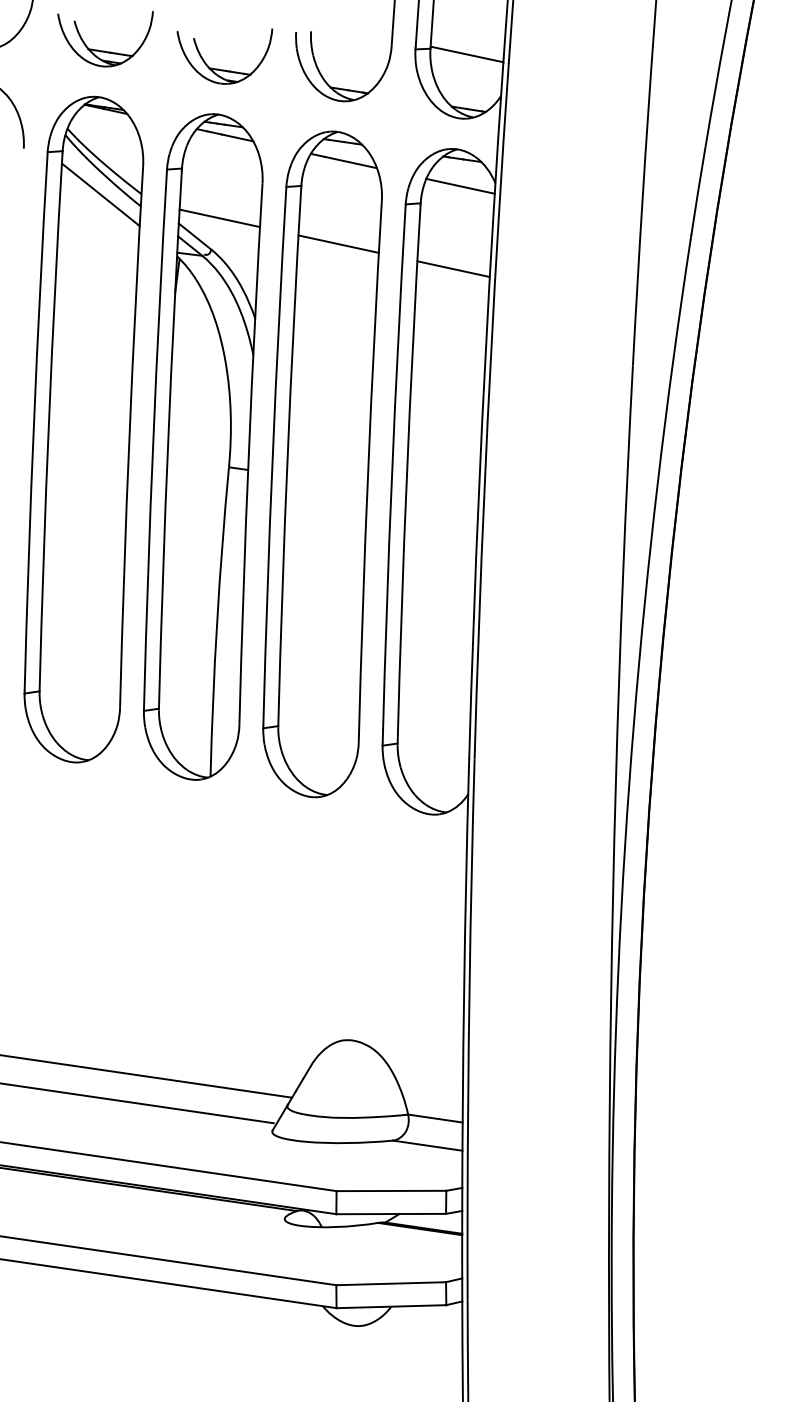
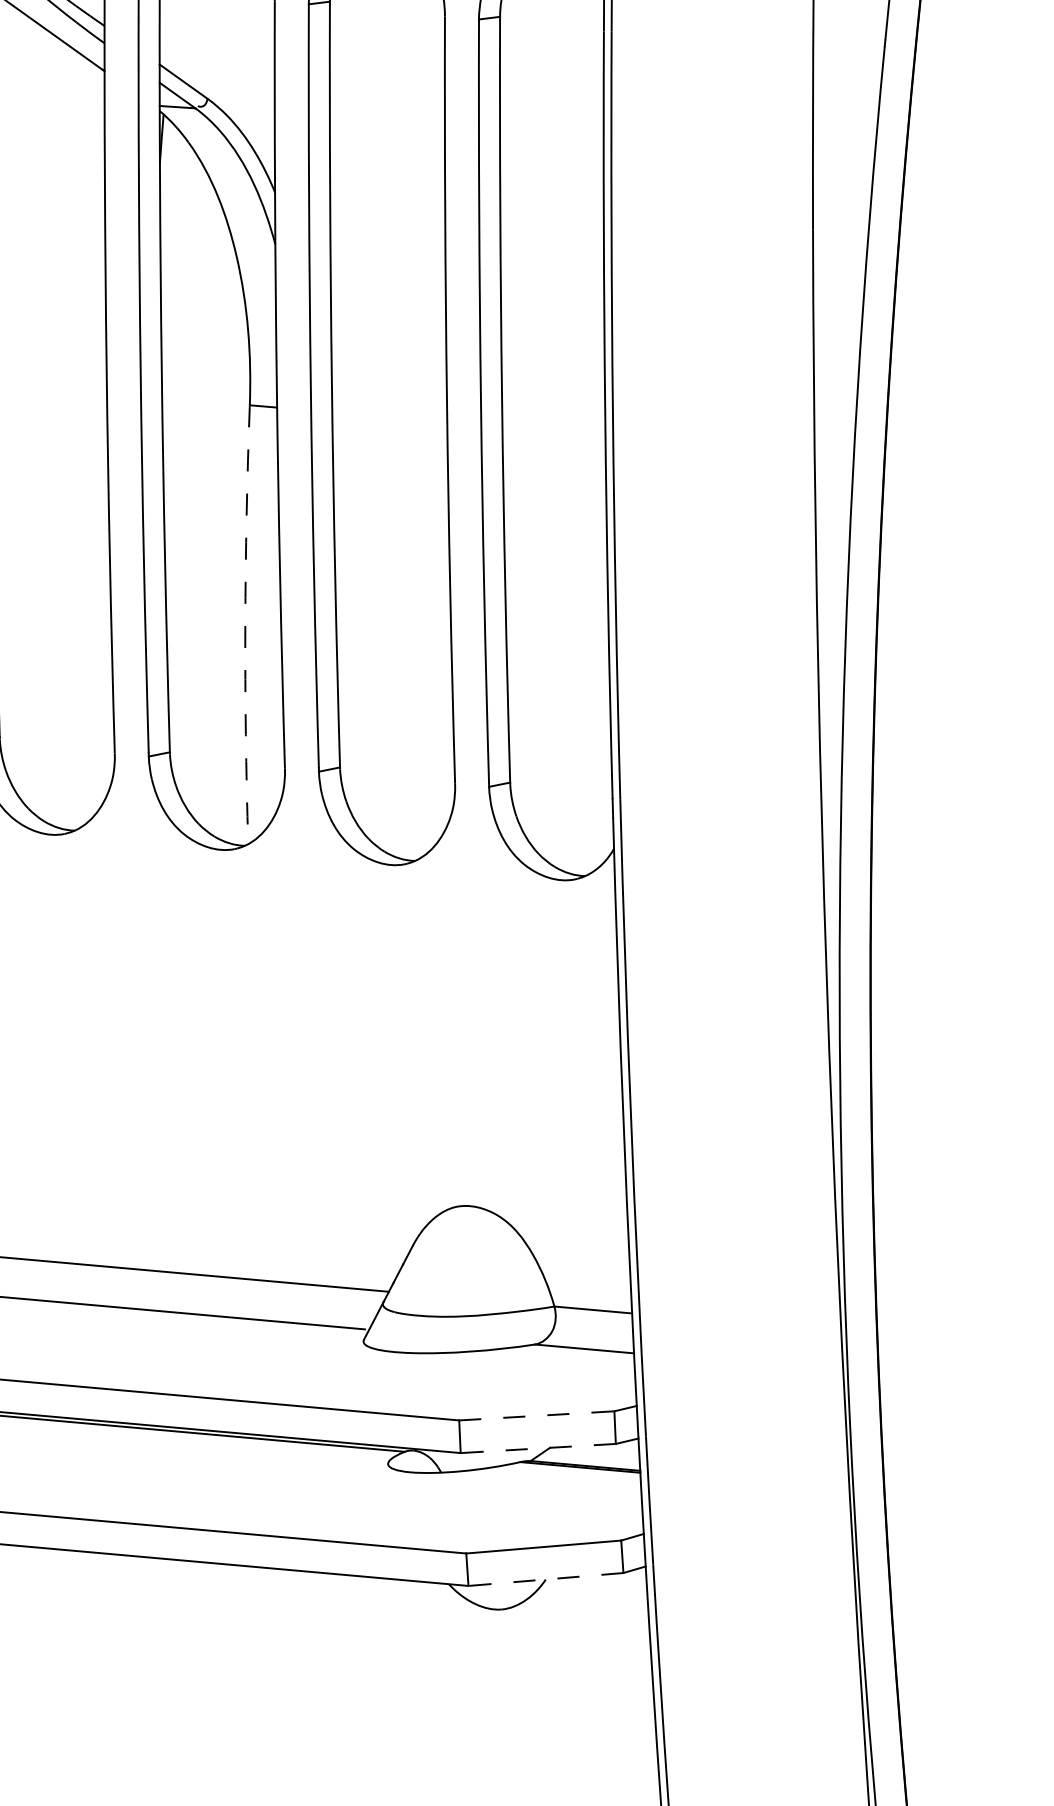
line: (219, 218) -> (216, 54), removed
line: (338, 243) -> (387, 80), removed
line: (453, 269) -> (551, 107), removed
arc: (217, 621) -> (245, 624), solid -> dashed
line: (391, 1190) -> (536, 1415), solid -> dashed
line: (391, 1214) -> (538, 1449), solid -> dashed
line: (391, 1306) -> (546, 1579), solid -> dashed

